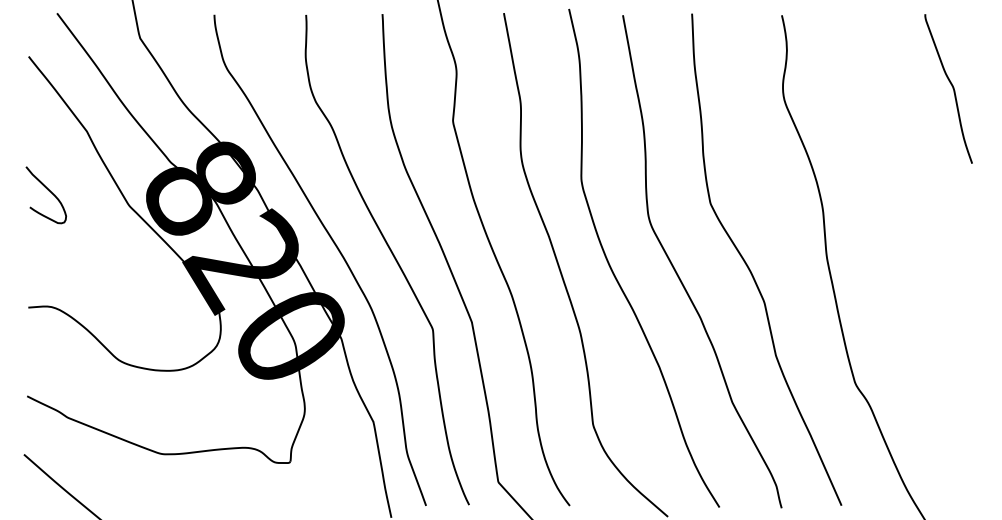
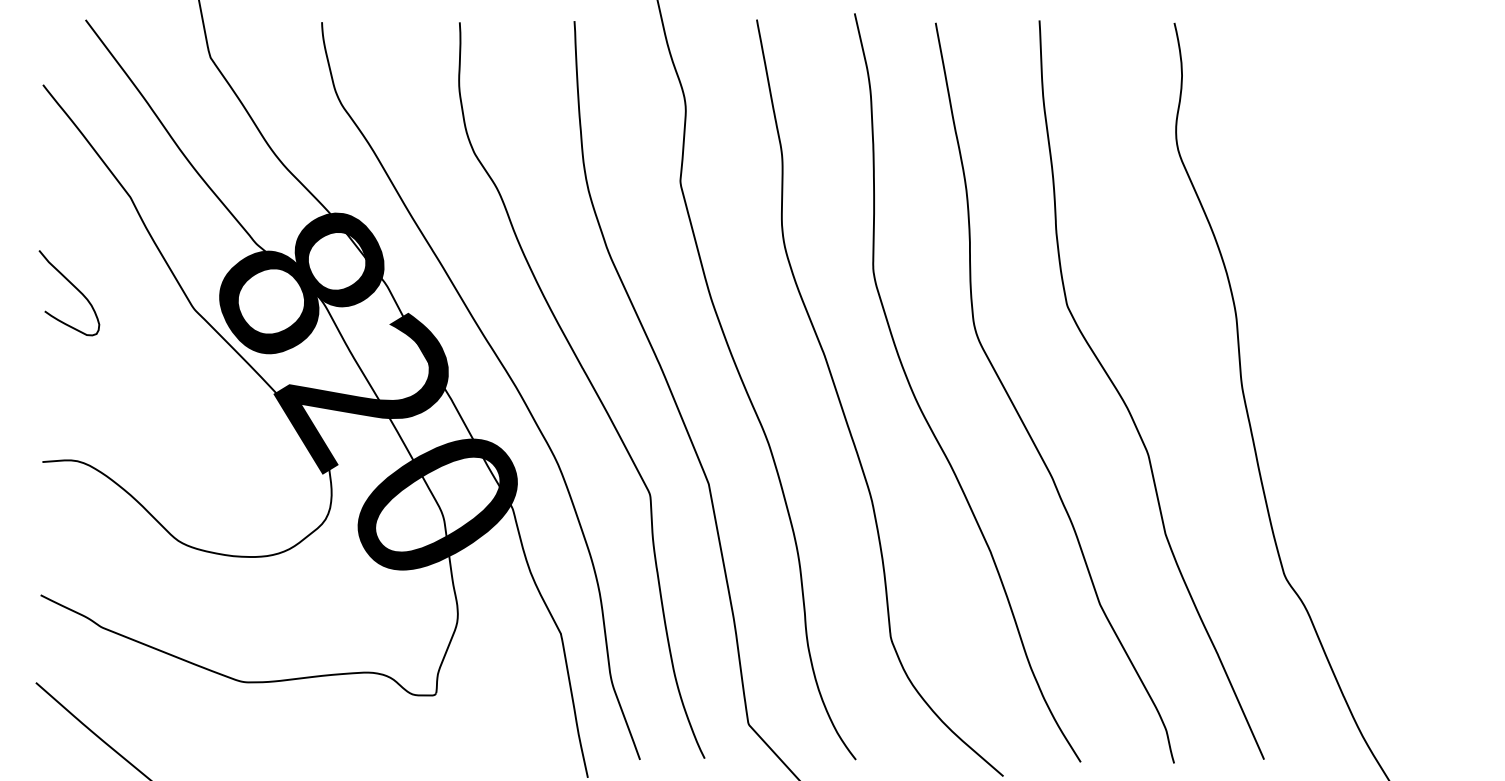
curve: (951, 86) -> (1429, 129), removed

